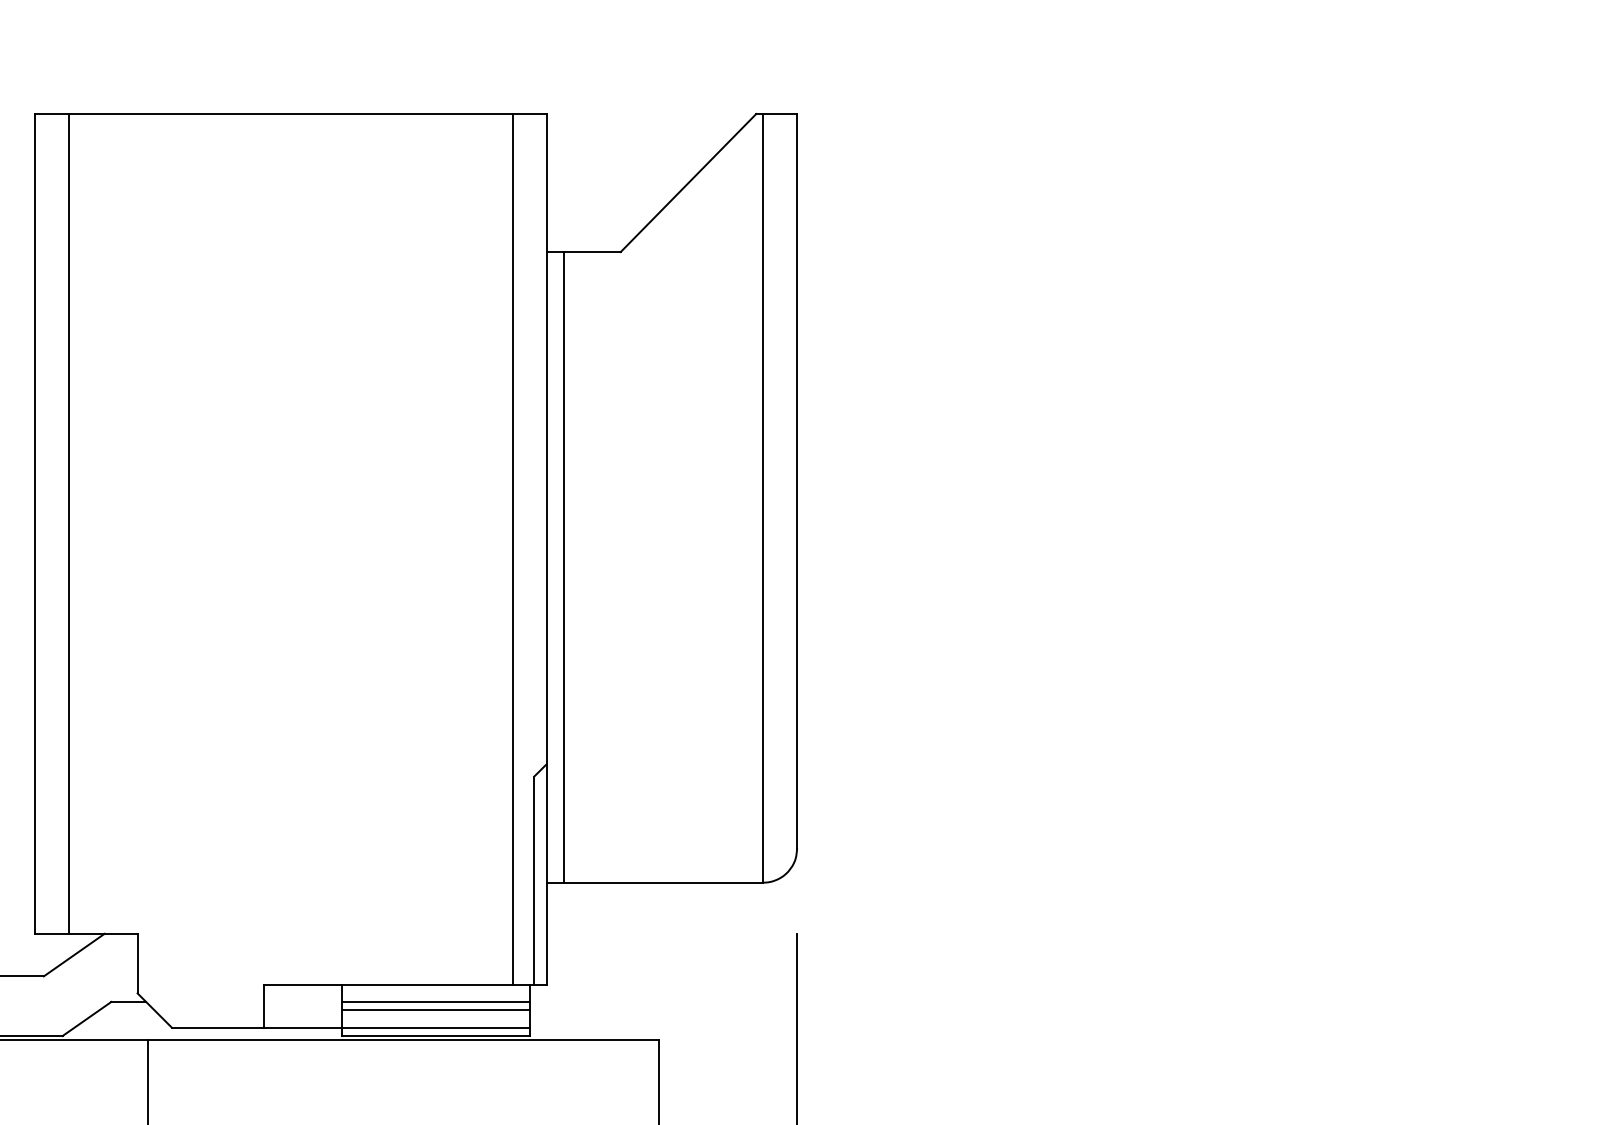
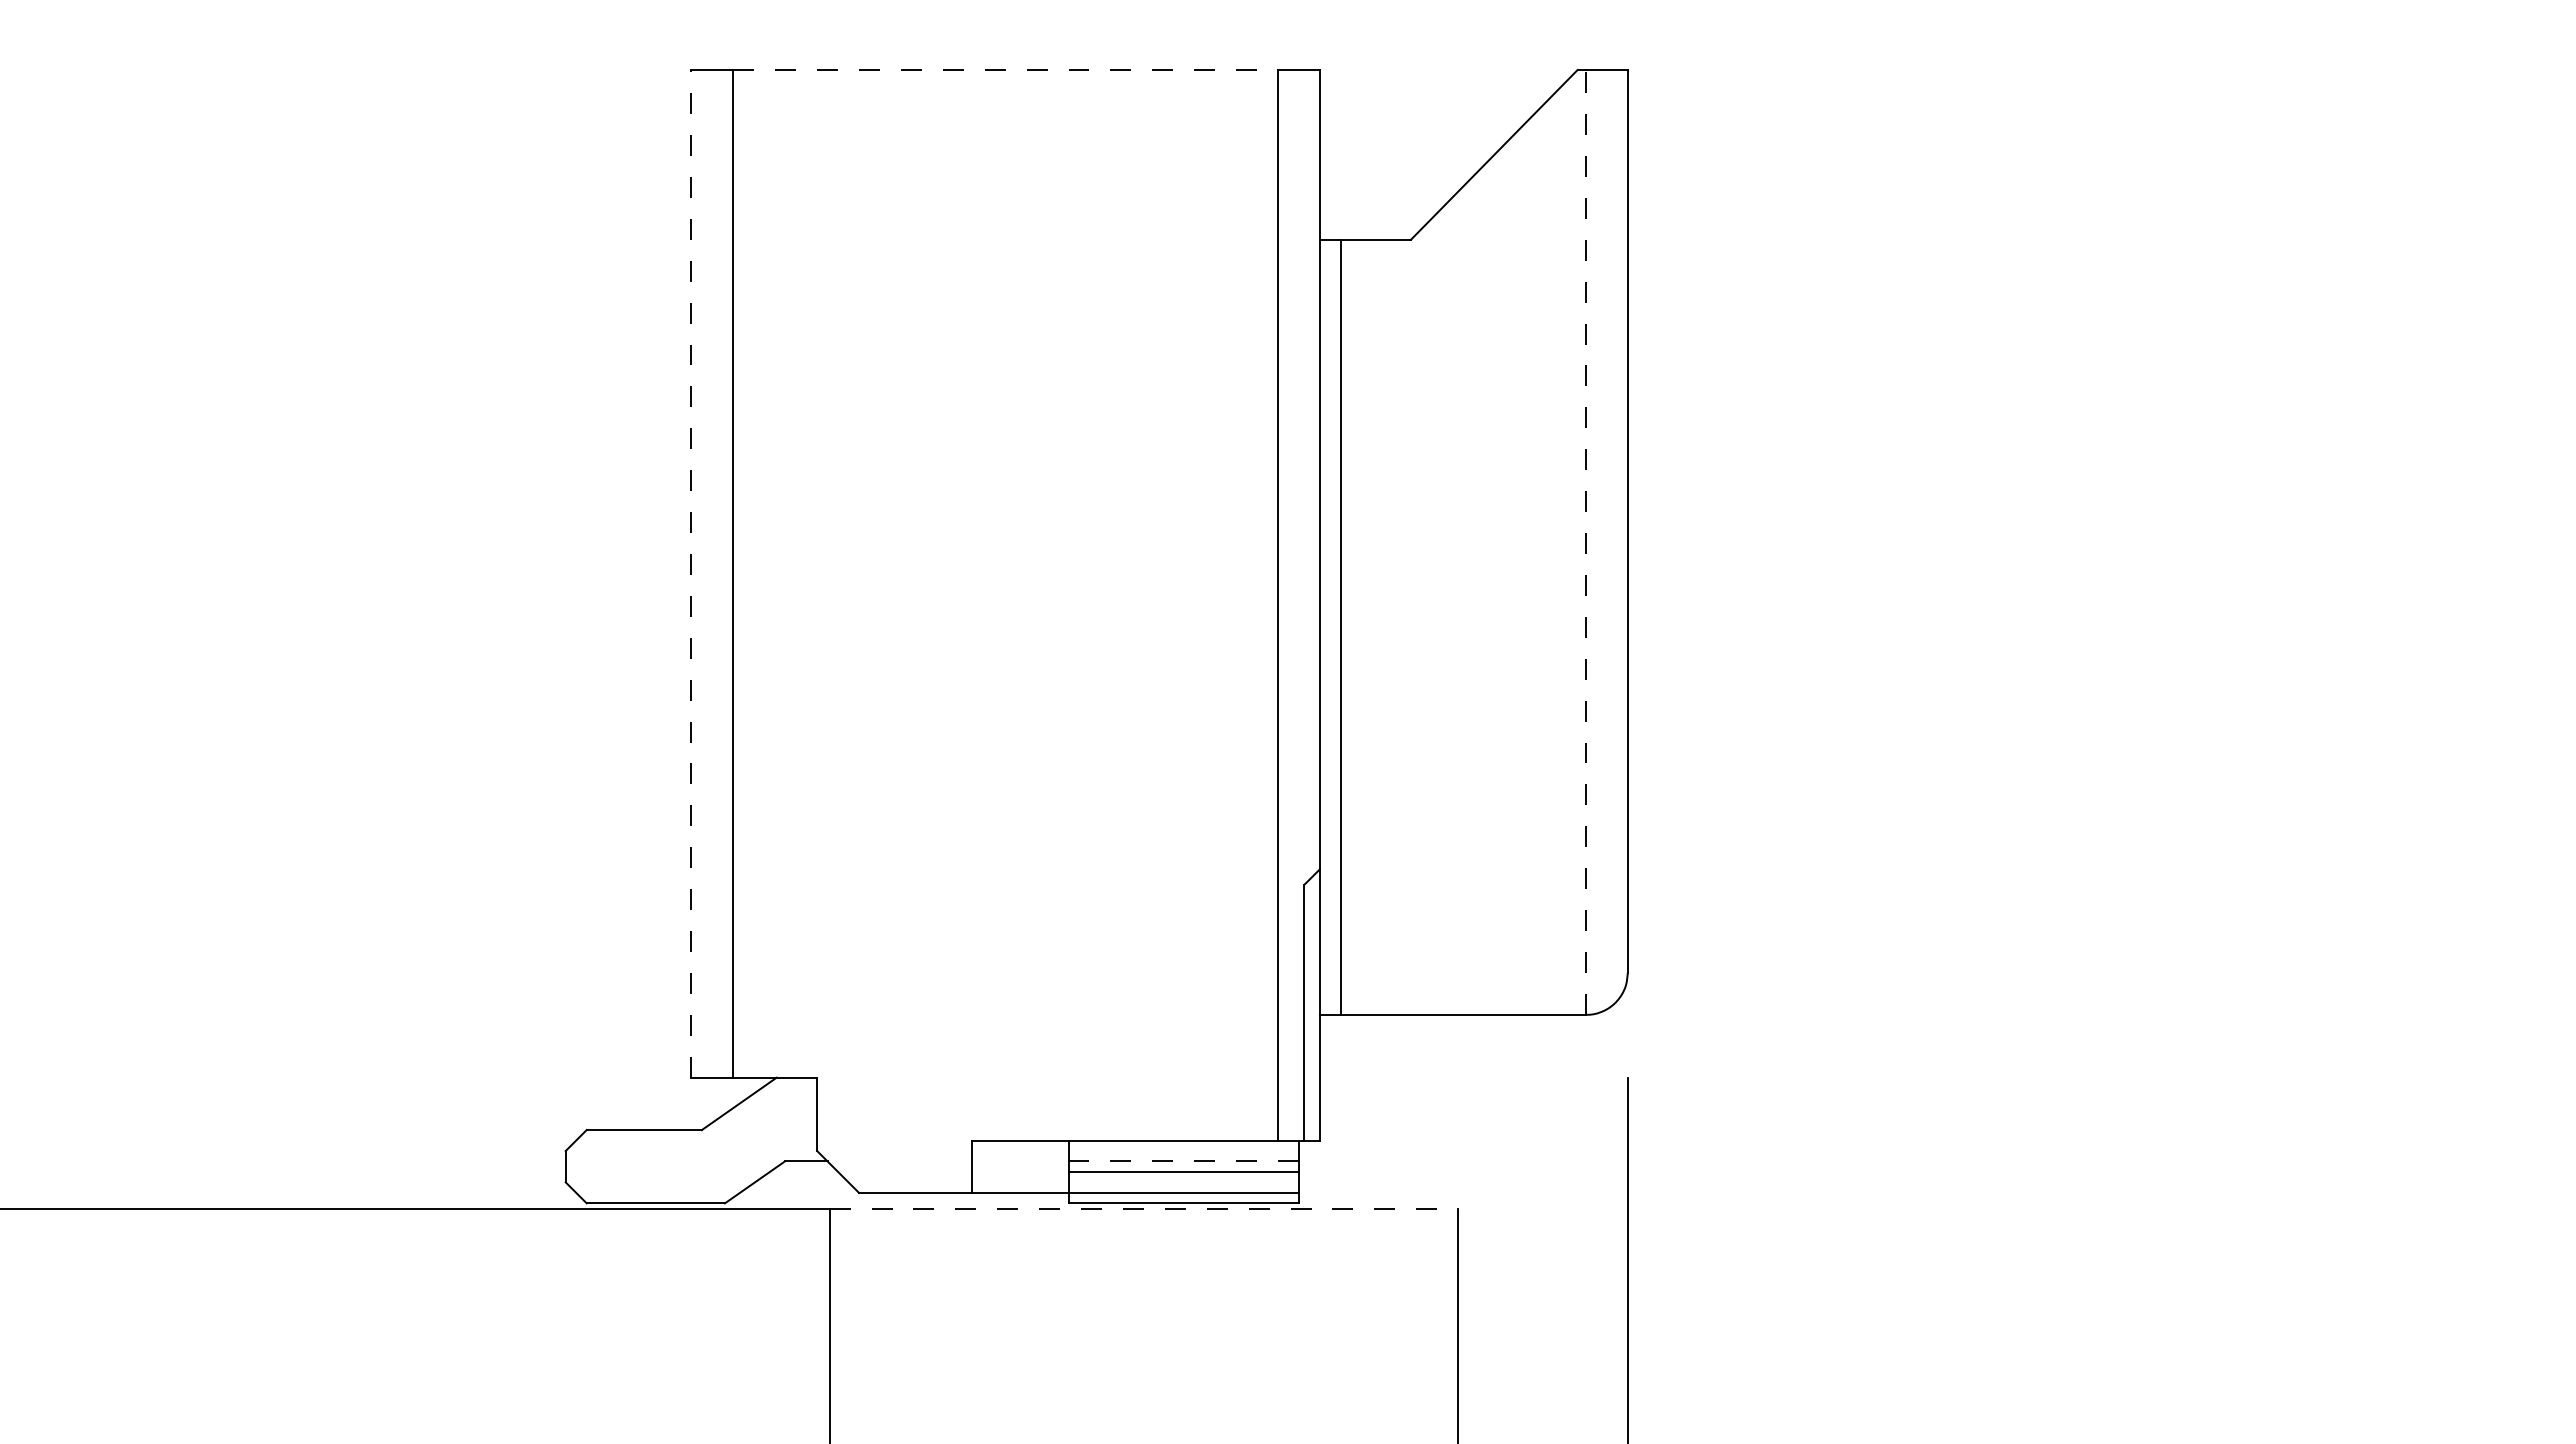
line: (291, 114) -> (1006, 70), solid -> dashed
line: (762, 497) -> (1585, 541), solid -> dashed
line: (35, 523) -> (691, 573), solid -> dashed
line: (435, 1001) -> (1183, 1161), solid -> dashed
line: (403, 1040) -> (1144, 1208), solid -> dashed

